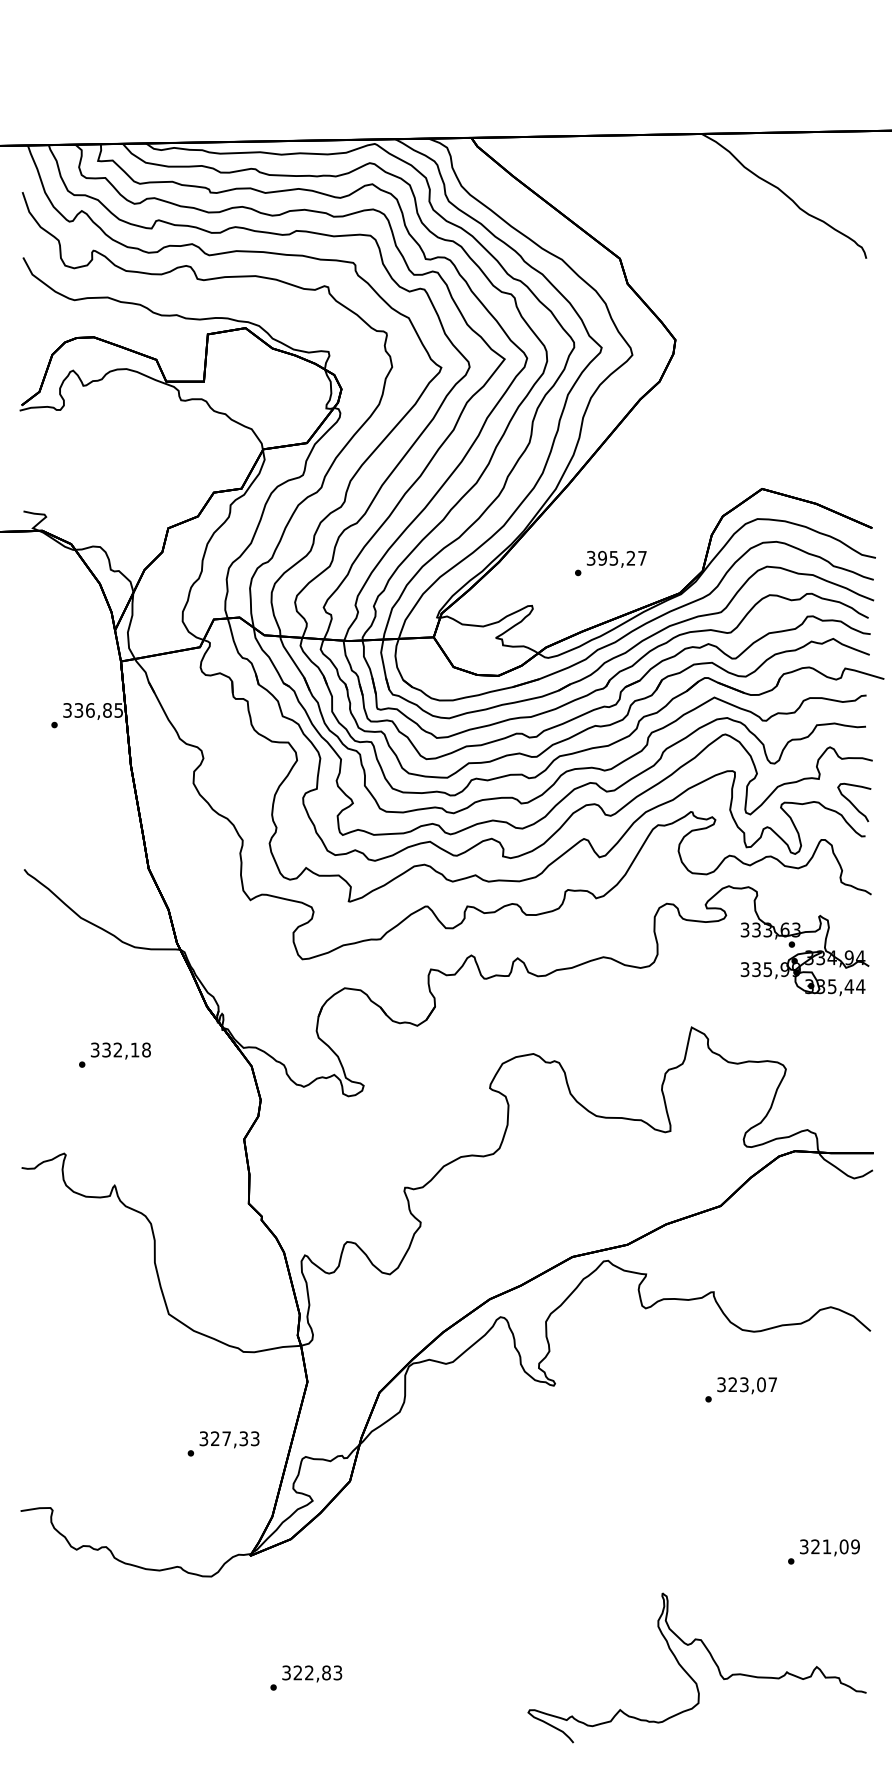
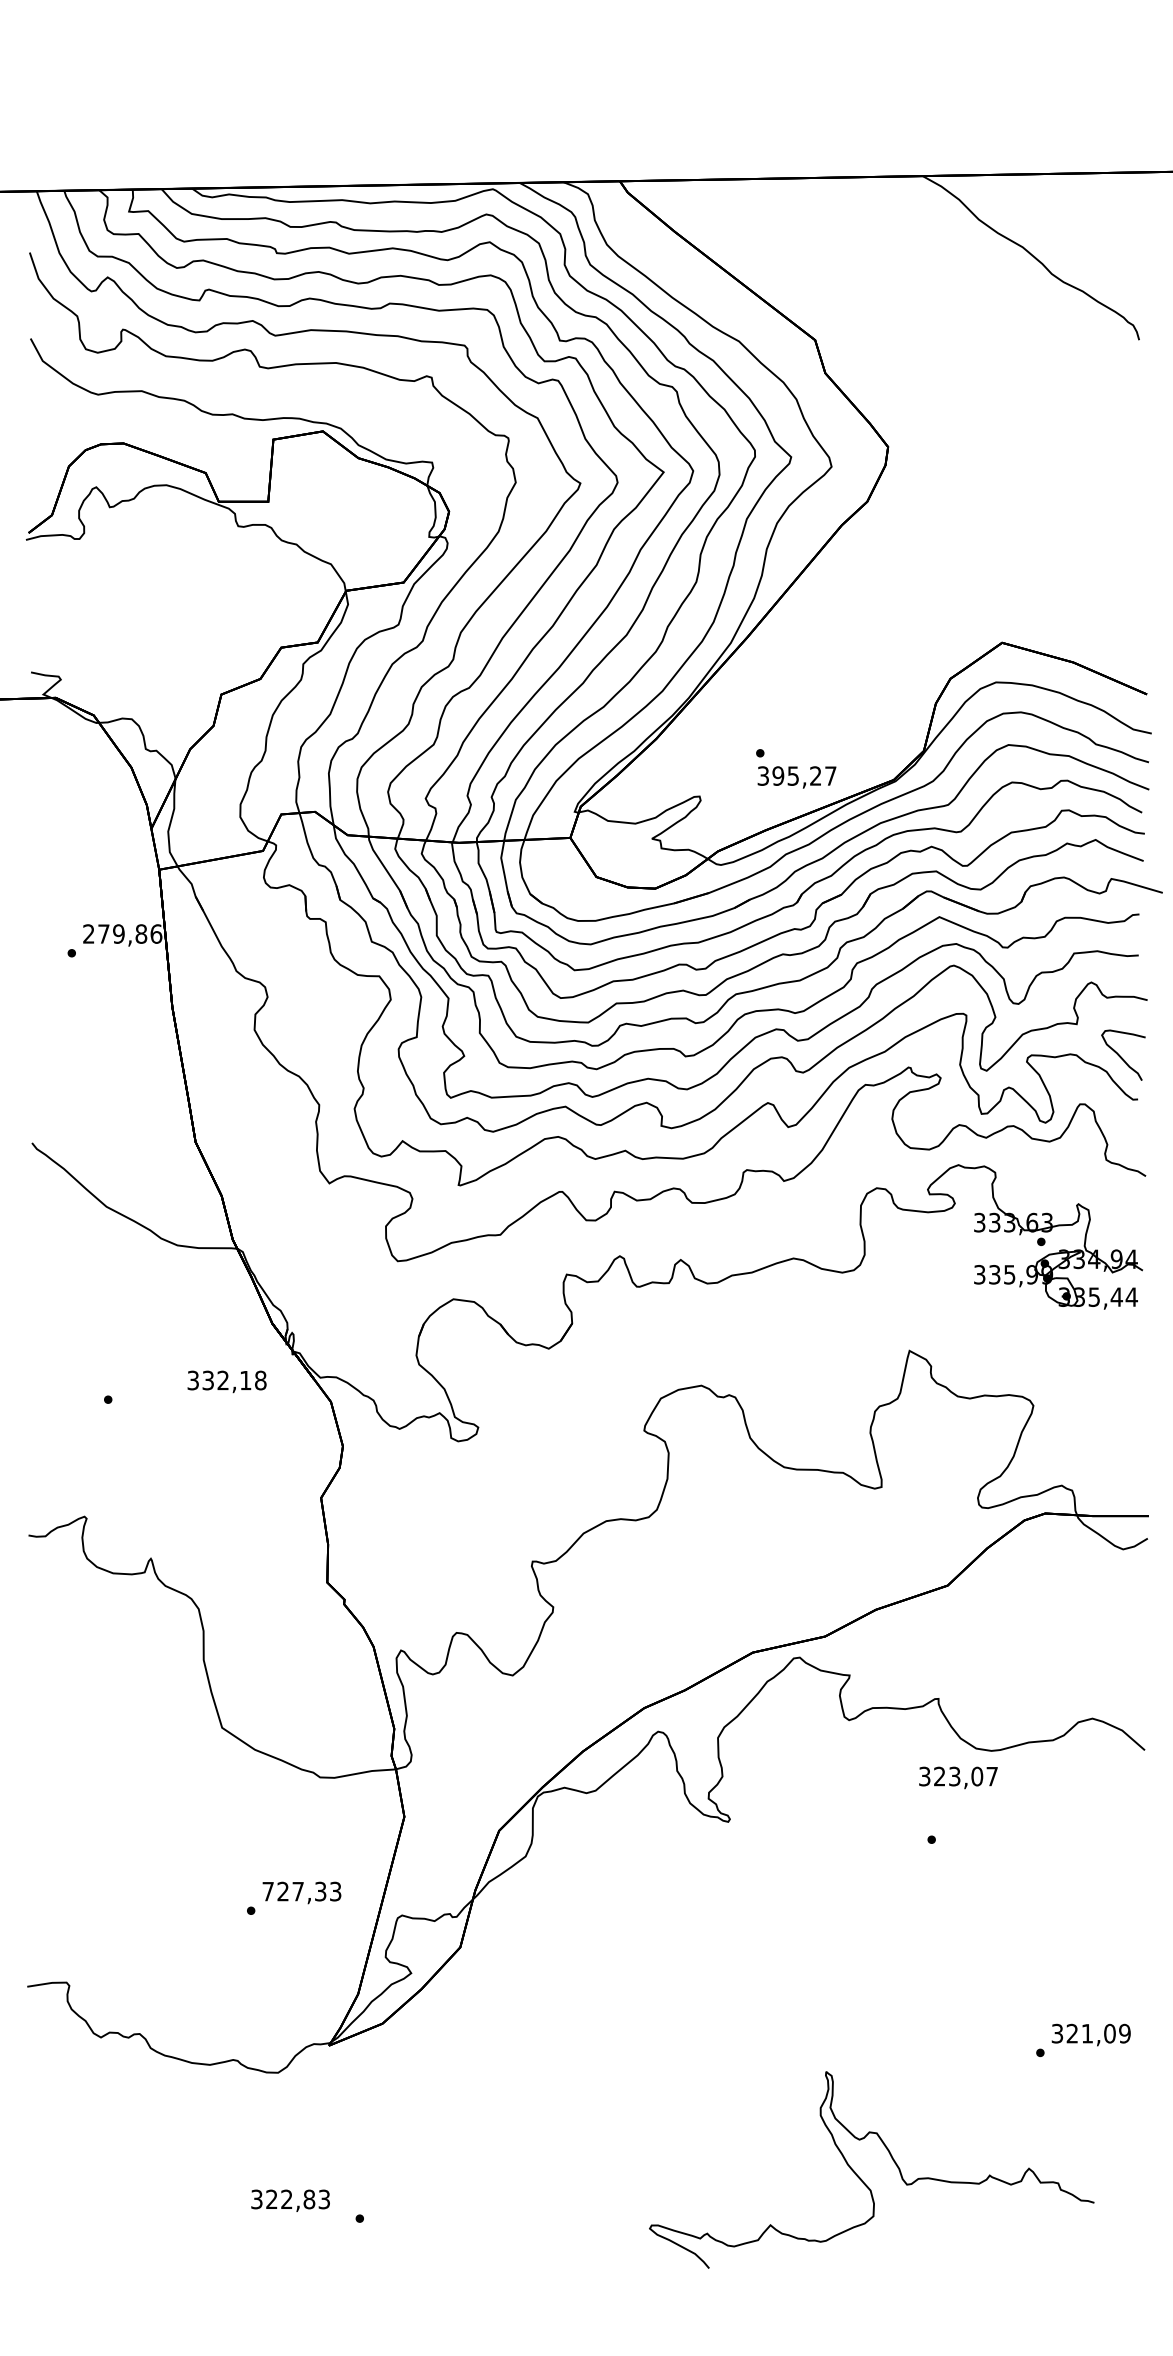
text: (616, 559) -> (796, 777), moved
text: (93, 710) -> (122, 933), 336,85 -> 279,86
text: (120, 1050) -> (226, 1381), moved
text: (747, 1385) -> (958, 1777), moved
text: (203, 1438) -> (267, 1891), 327,33 -> 727,33
text: (312, 1673) -> (290, 2200), moved
curve: (689, 1674) -> (861, 2178), moved

